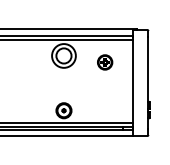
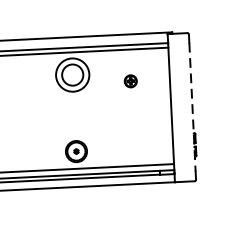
part: (105, 62) -> (131, 81), size x0.6
line: (148, 83) -> (192, 107), solid -> dashed

